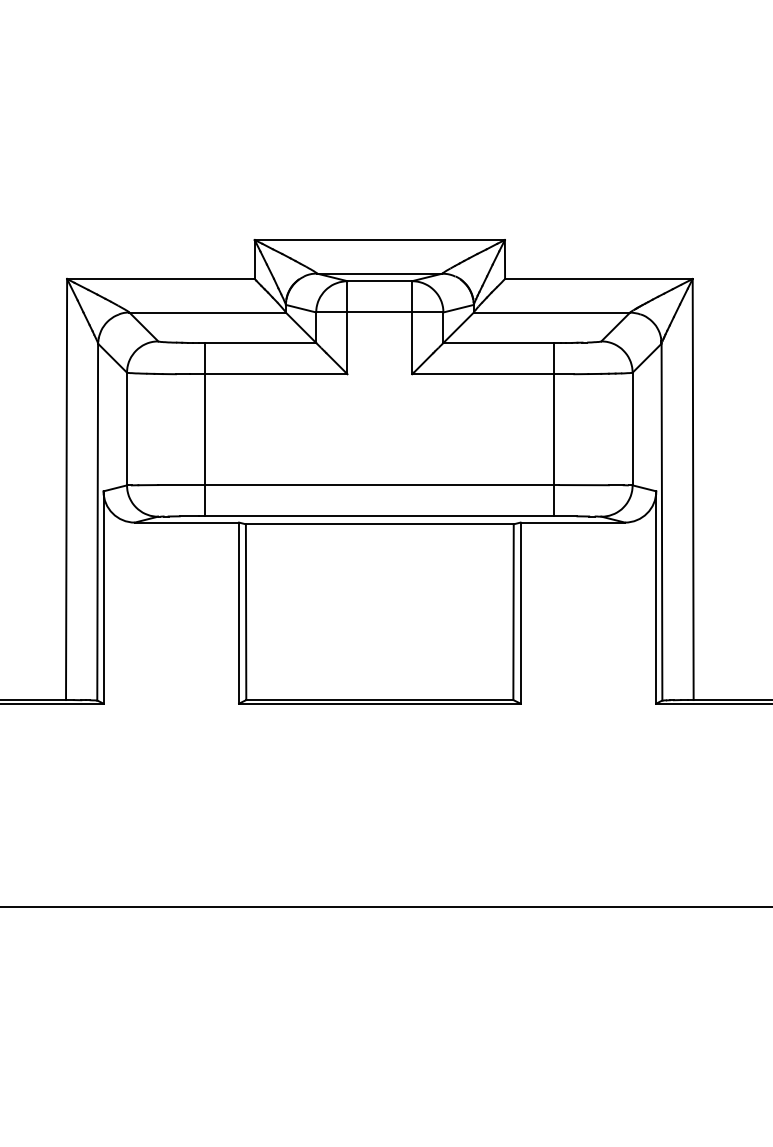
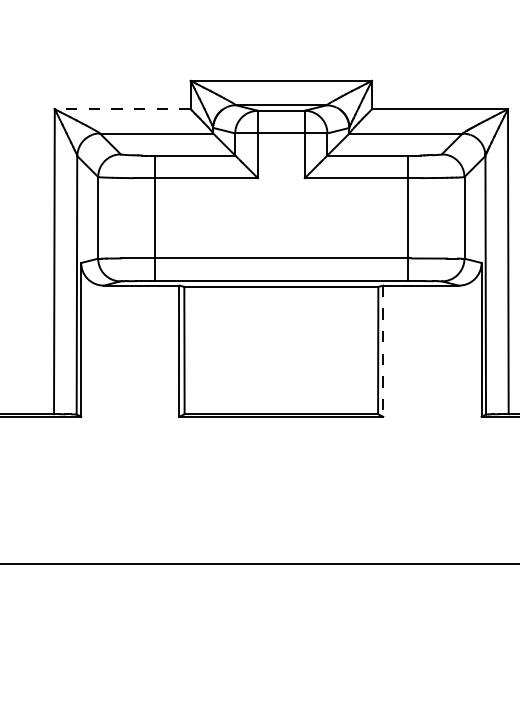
line: (160, 279) -> (122, 109), solid -> dashed
line: (520, 613) -> (383, 351), solid -> dashed

